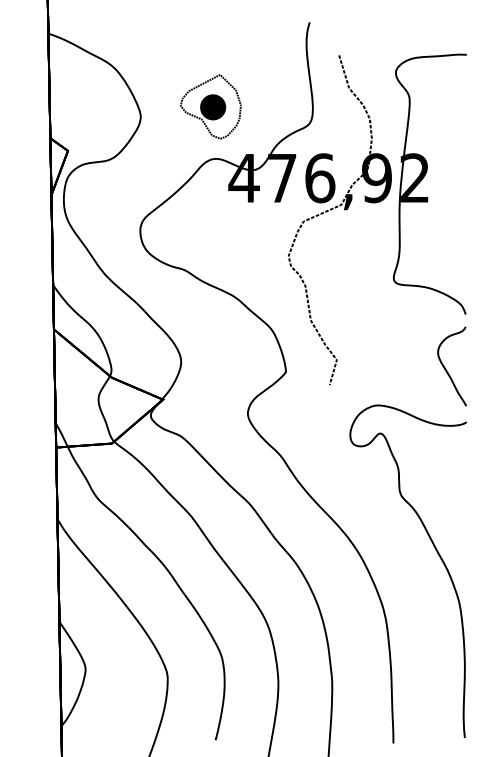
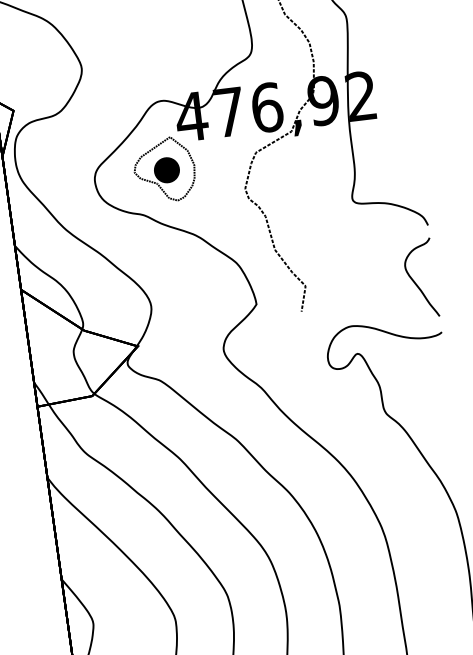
part: (210, 106) -> (164, 169), moved

